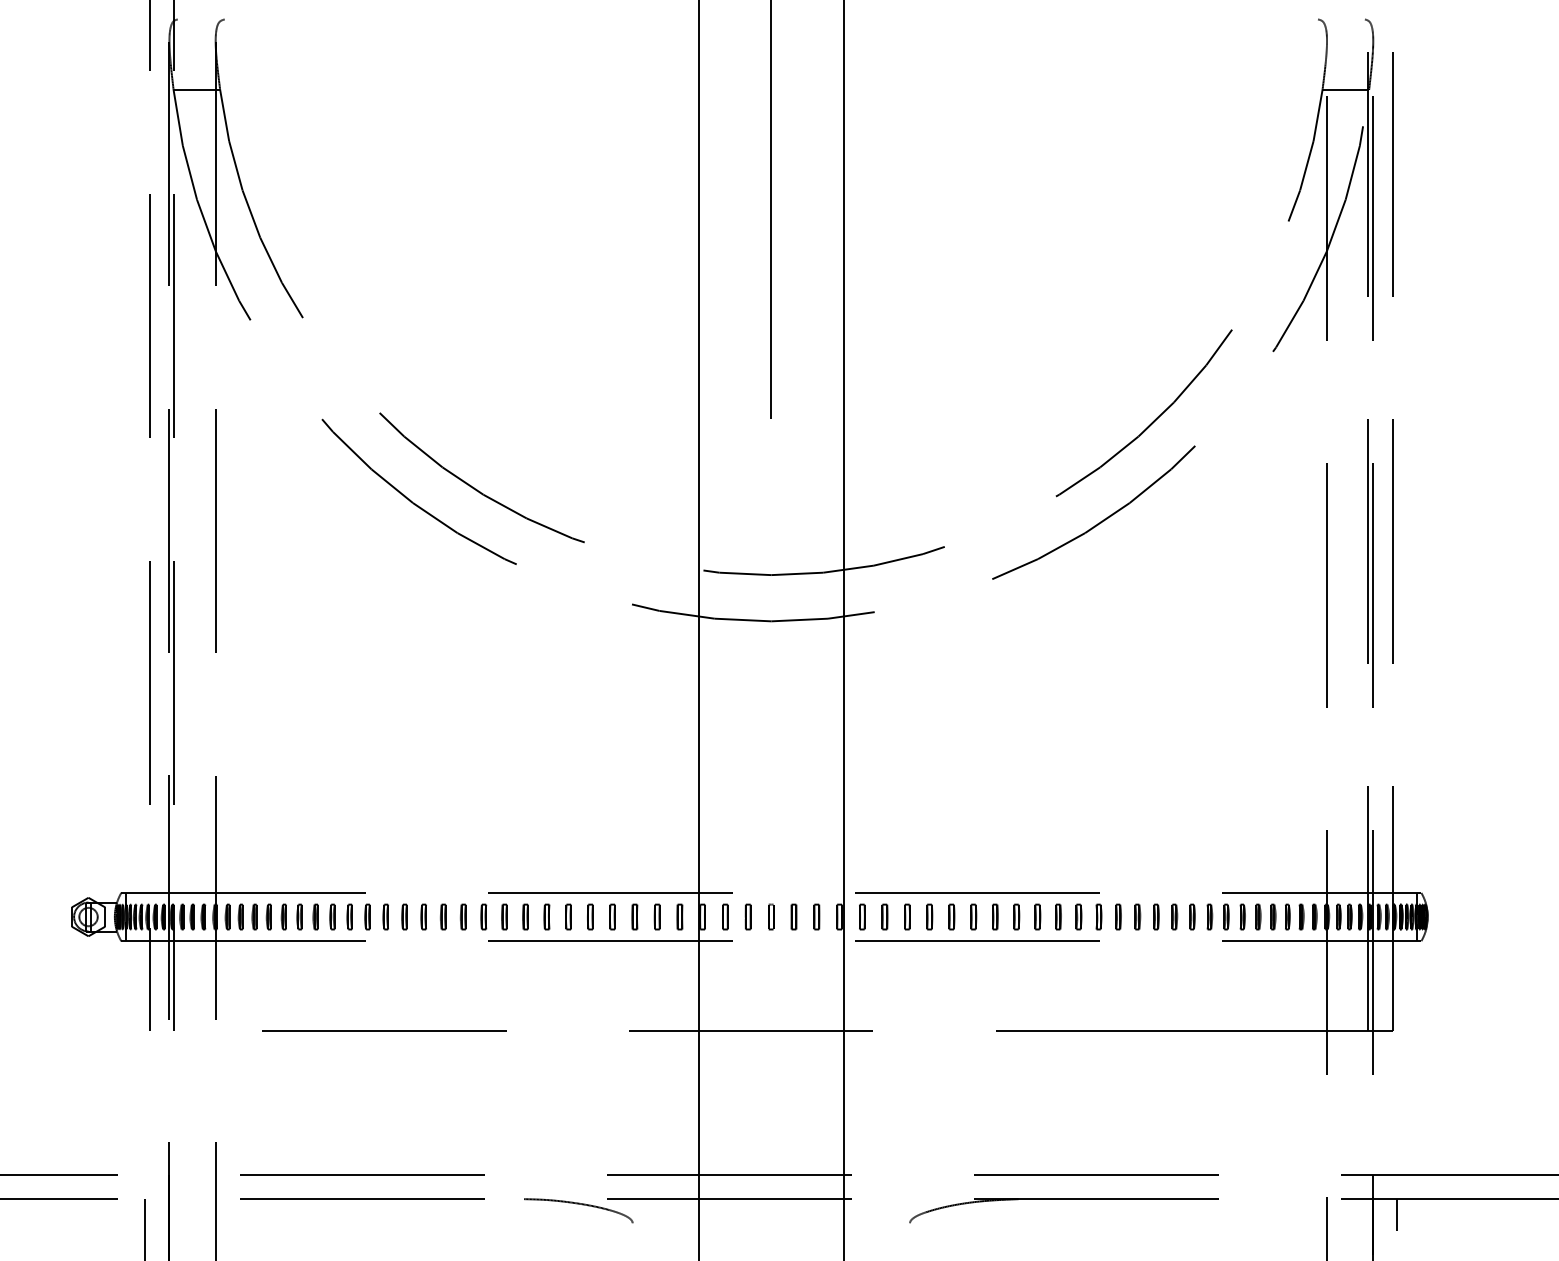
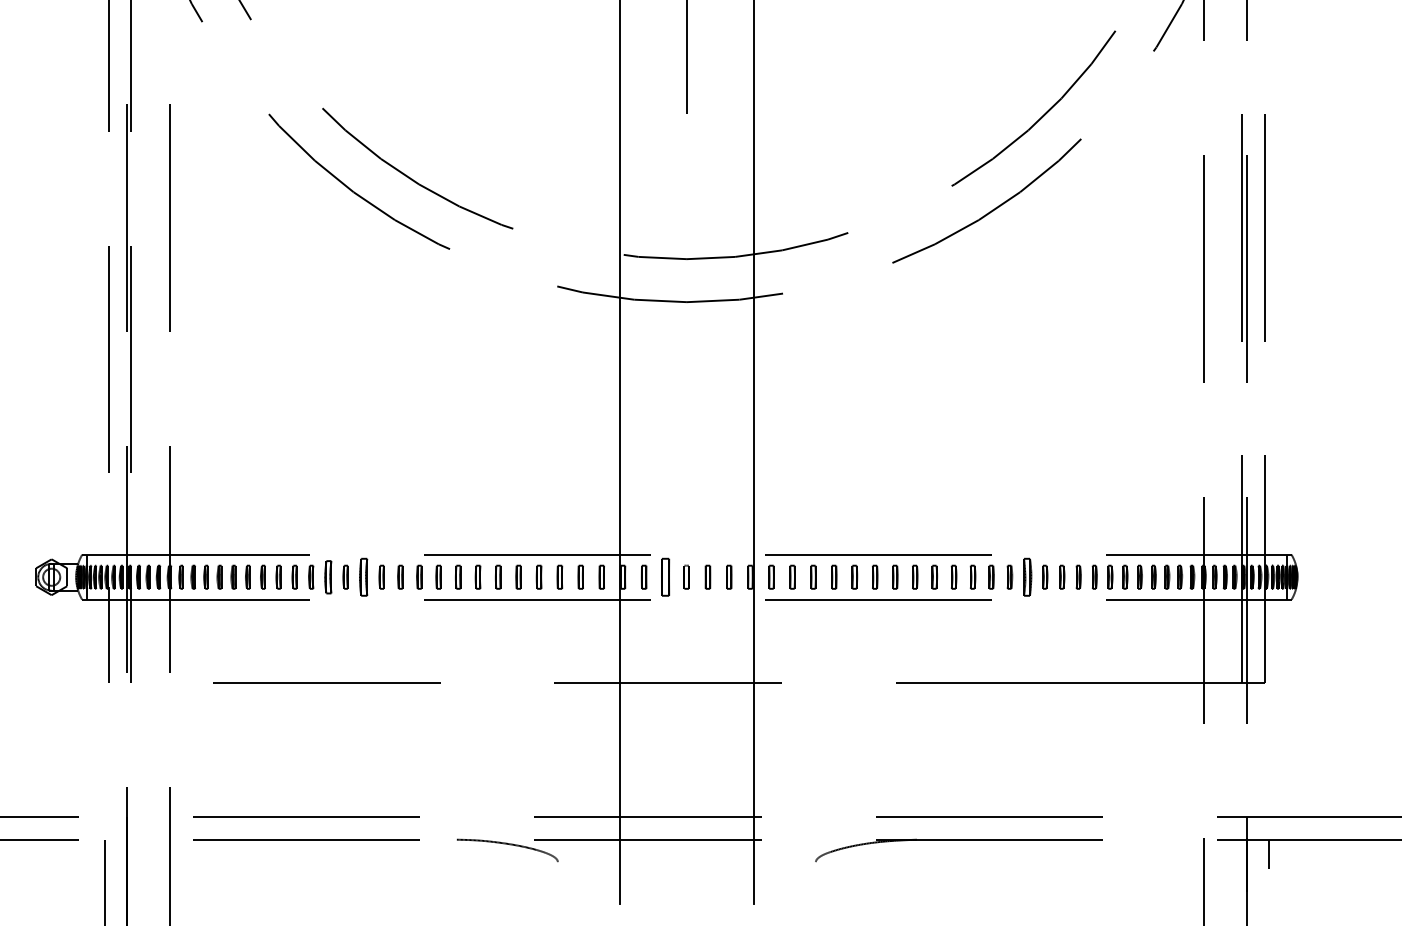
part: (385, 916) -> (327, 576), size x1.4
part: (423, 916) -> (363, 576), size x1.6
part: (747, 916) -> (664, 576), size x1.6
part: (1137, 916) -> (1027, 576), size x1.6

